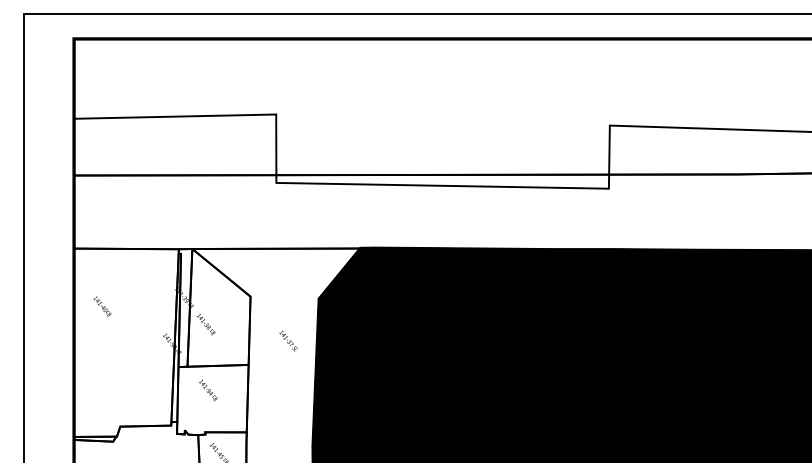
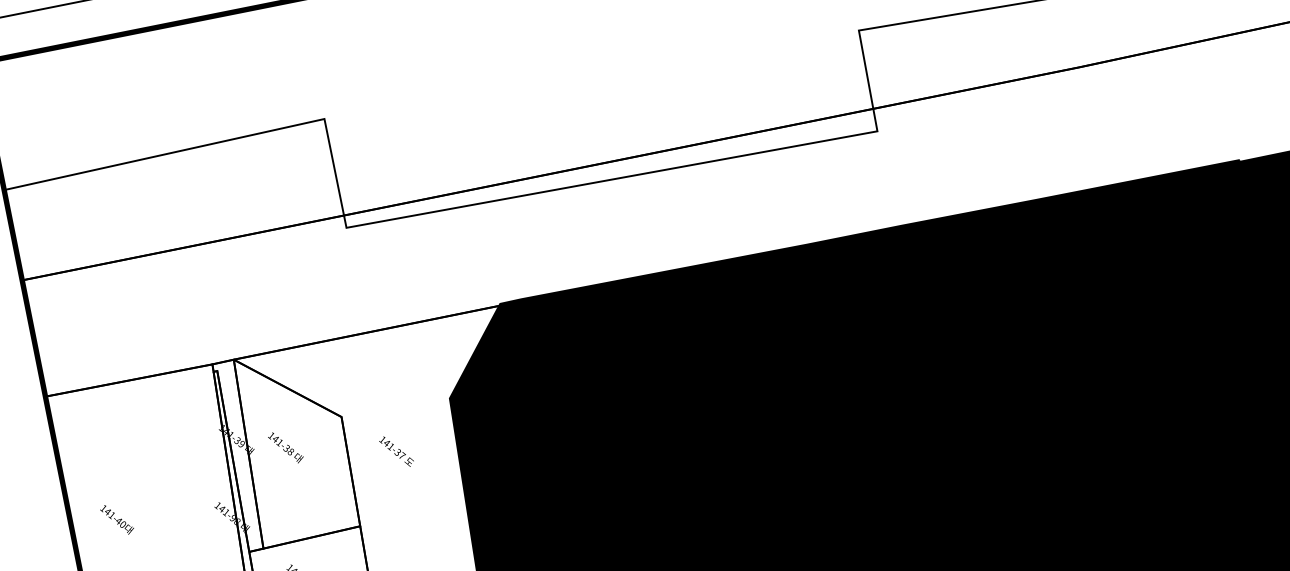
text: (102, 306) -> (117, 519), moved
text: (205, 324) -> (284, 447), moved
text: (288, 340) -> (396, 450), moved

